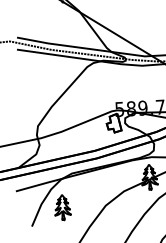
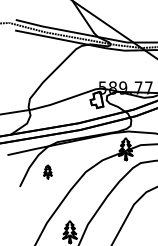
part: (62, 207) -> (47, 171), size x0.6

